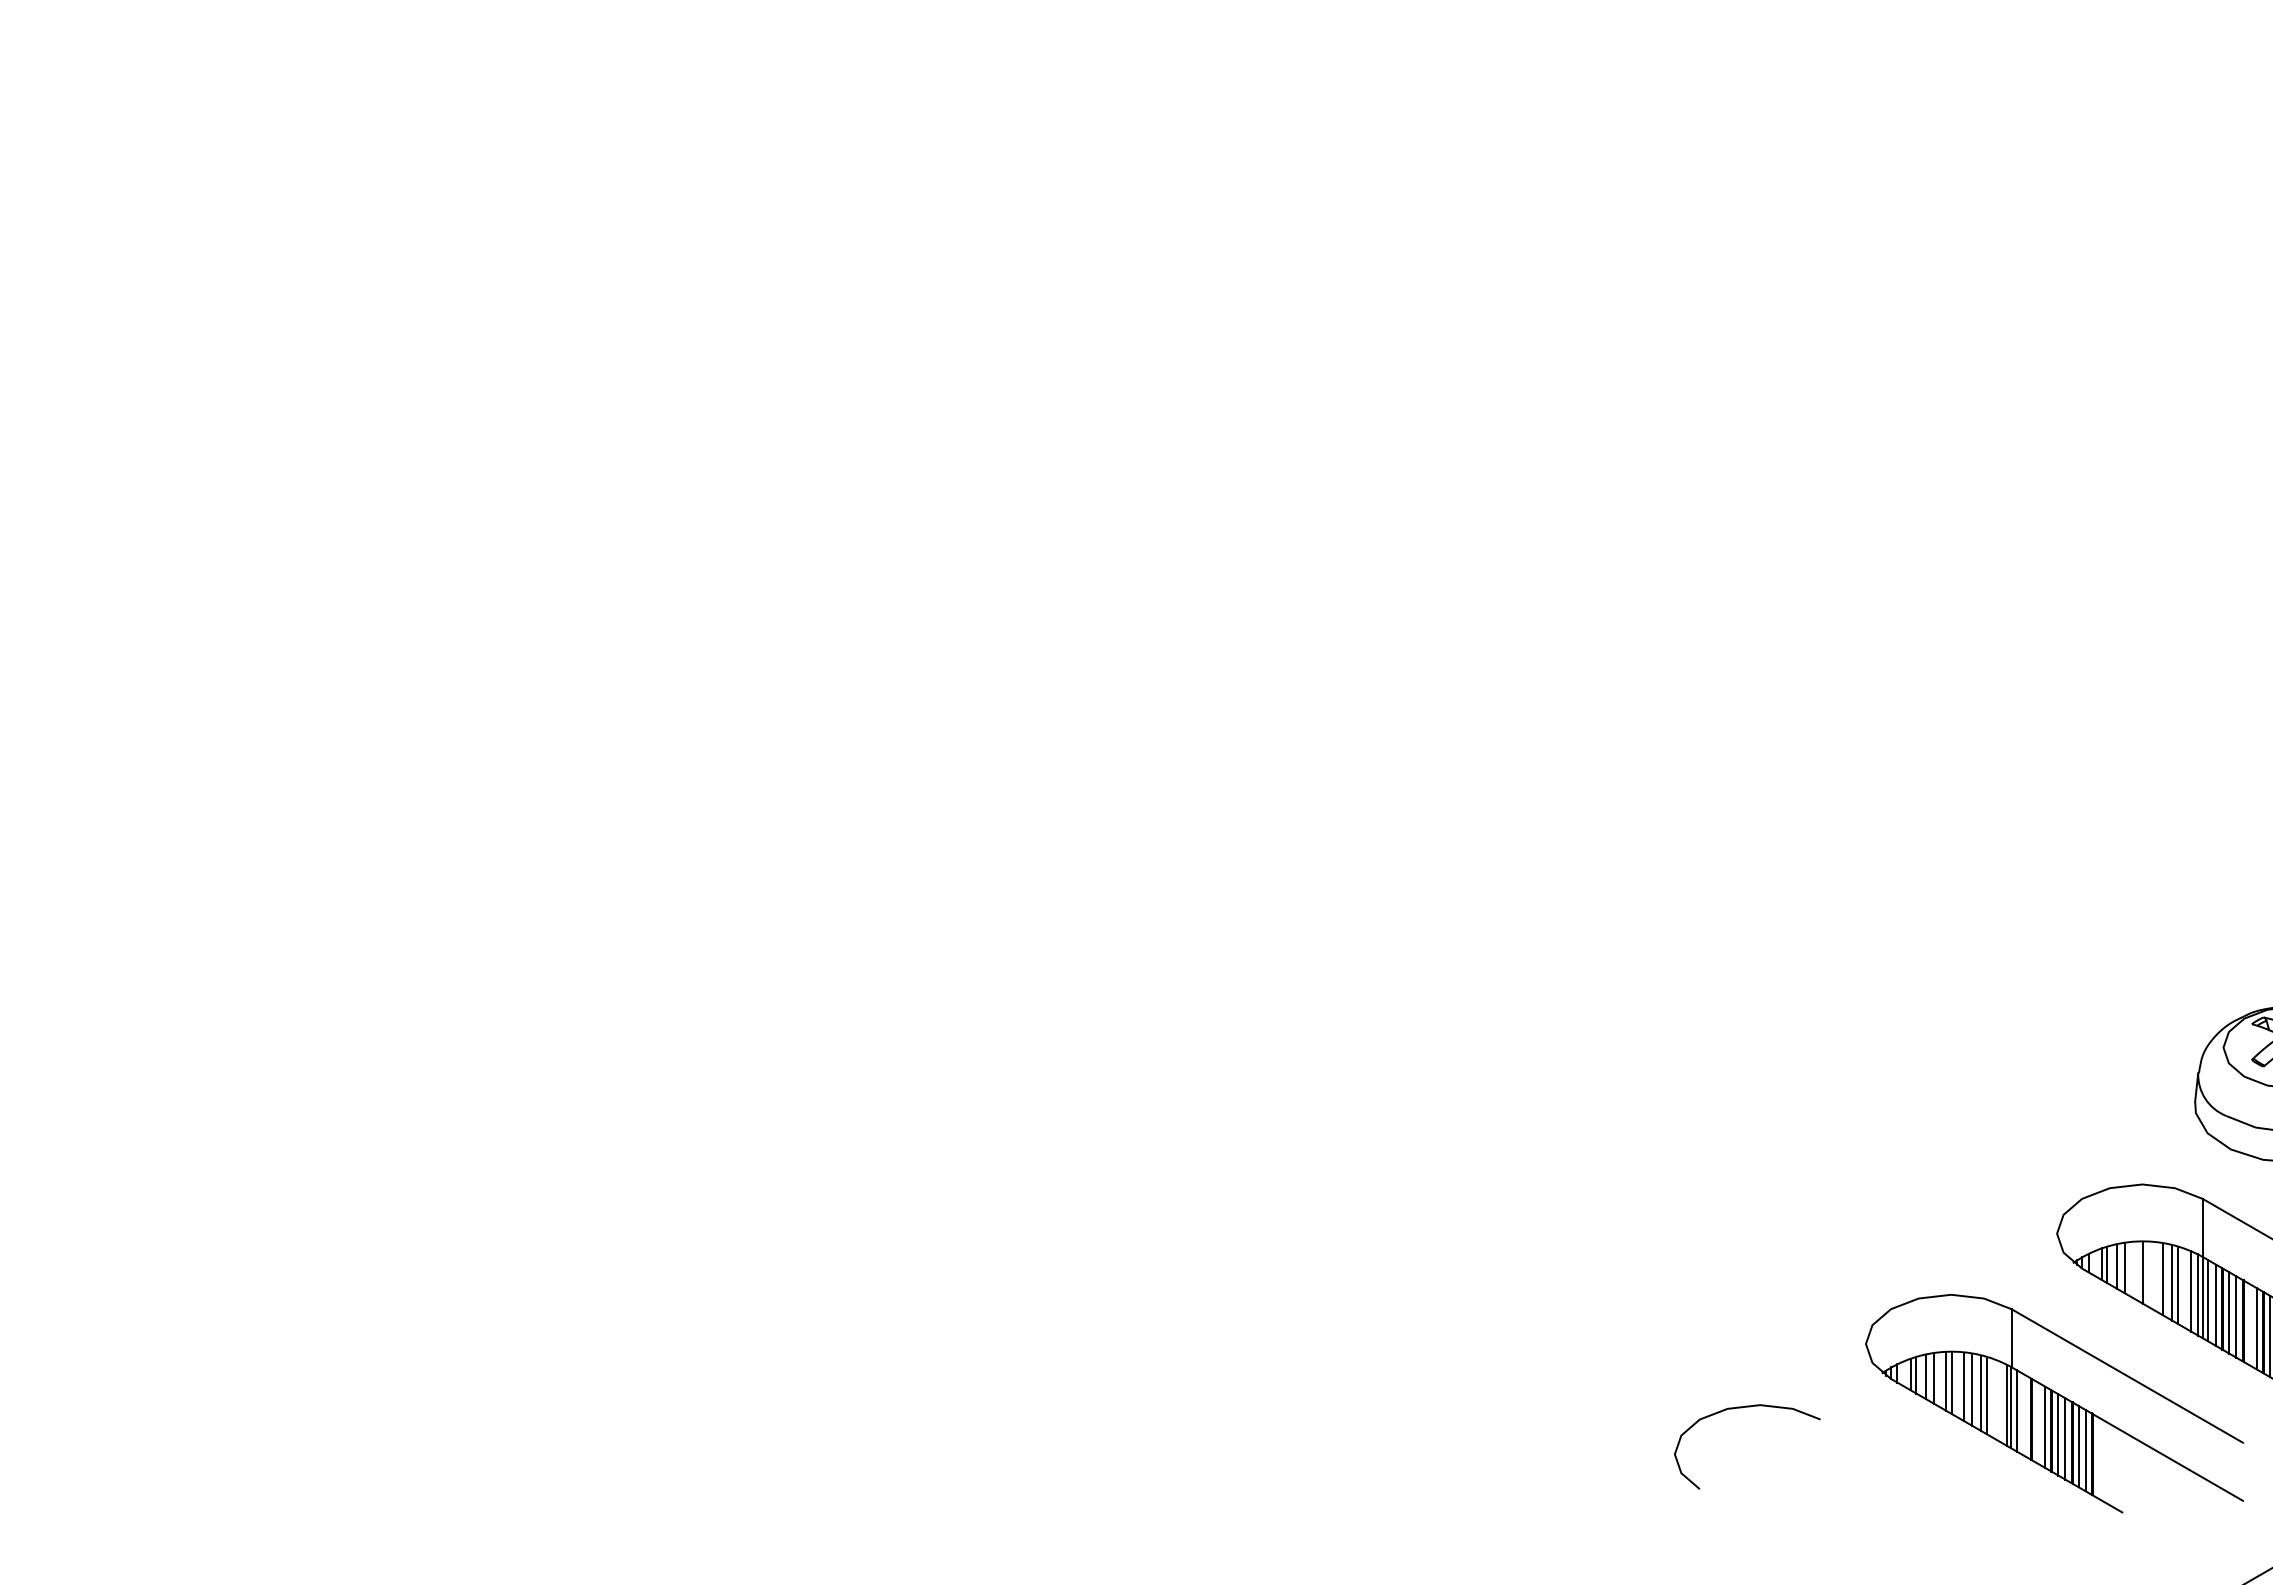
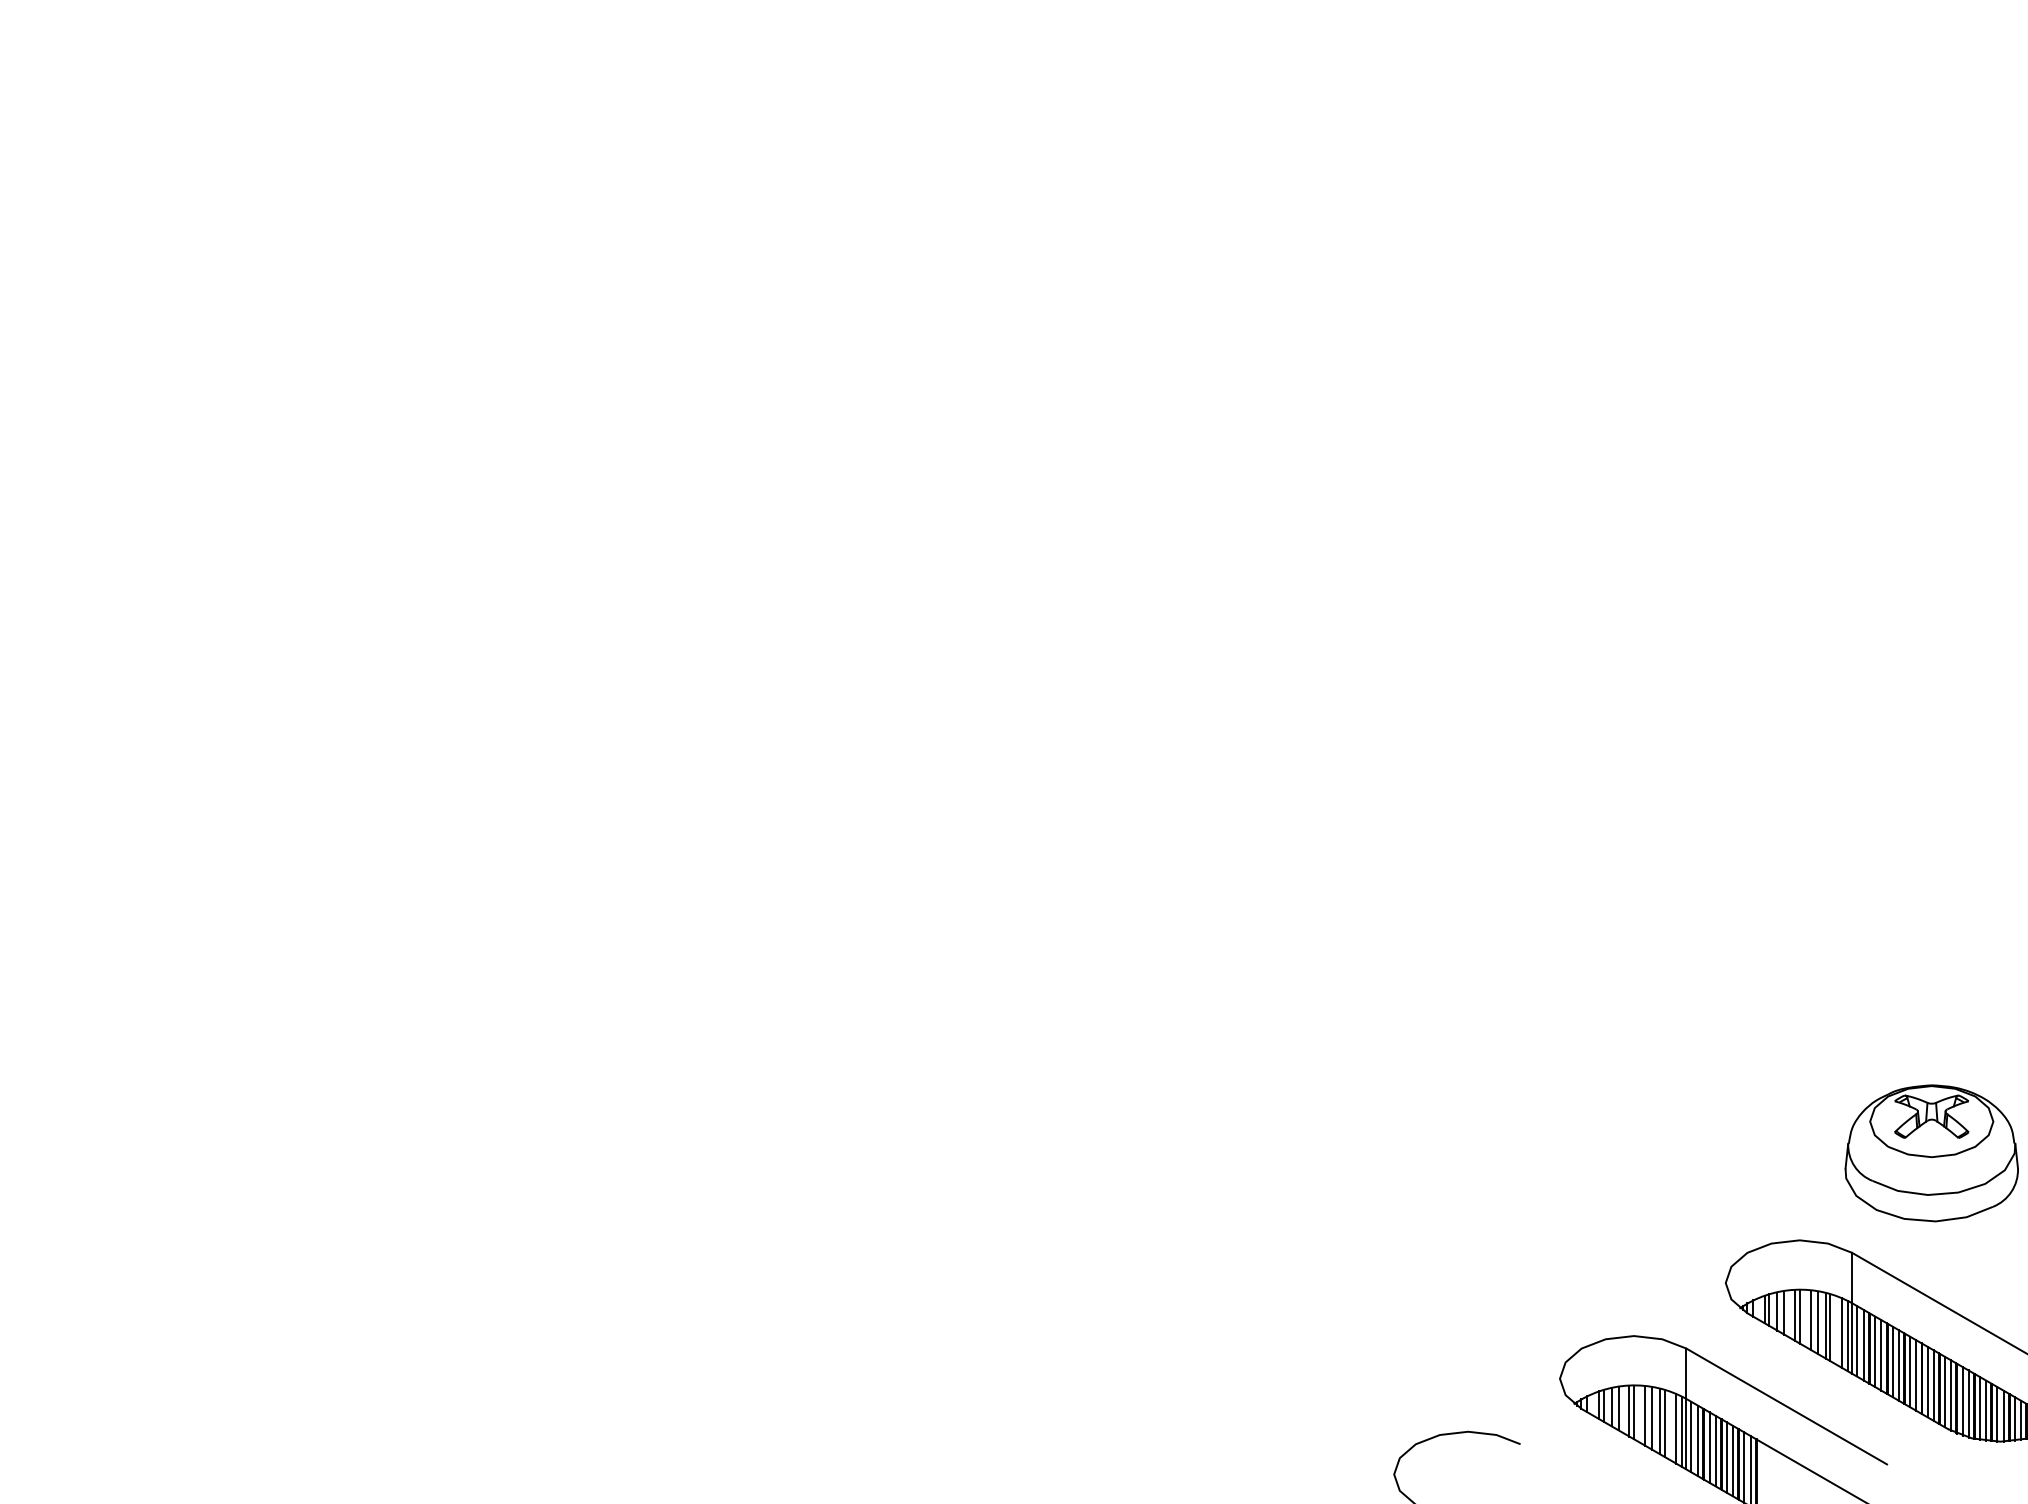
line: (2137, 1271) -> (1795, 1315), added
line: (2154, 1276) -> (1810, 1320), added
line: (2249, 1324) -> (1892, 1361), added
line: (2000, 1401) -> (1676, 1428), added
line: (2025, 1415) -> (1698, 1440), added
line: (2038, 1423) -> (1709, 1447), added

